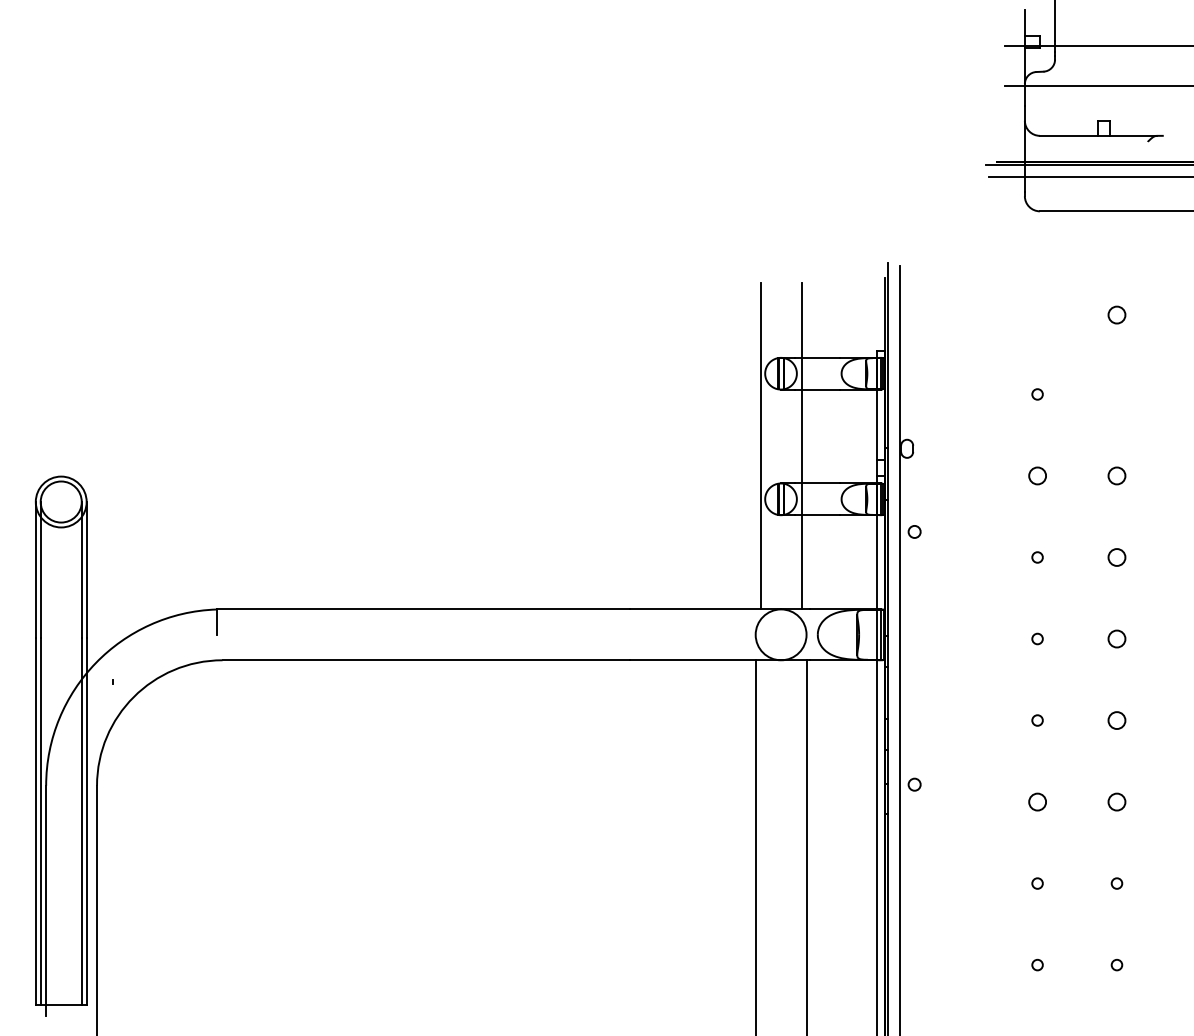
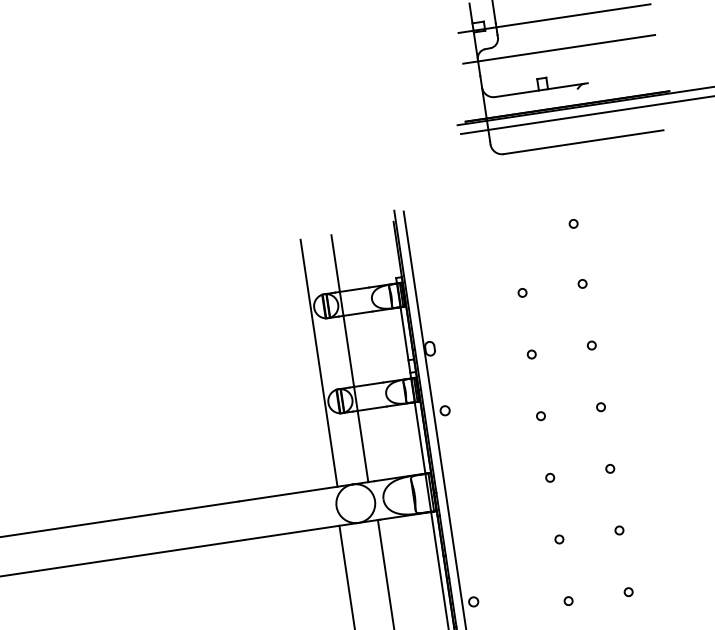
circle: (1116, 314) -> (573, 223), size x0.62
circle: (1116, 394) -> (582, 284), added
circle: (1037, 475) -> (531, 354), size x0.62
circle: (1116, 475) -> (591, 345), size x0.62
circle: (1116, 557) -> (600, 407), size x0.62
circle: (1116, 638) -> (609, 468), size x0.62
circle: (1116, 720) -> (619, 530), size x0.62
circle: (1037, 801) -> (568, 600), size x0.62
circle: (1116, 801) -> (628, 591), size x0.62

